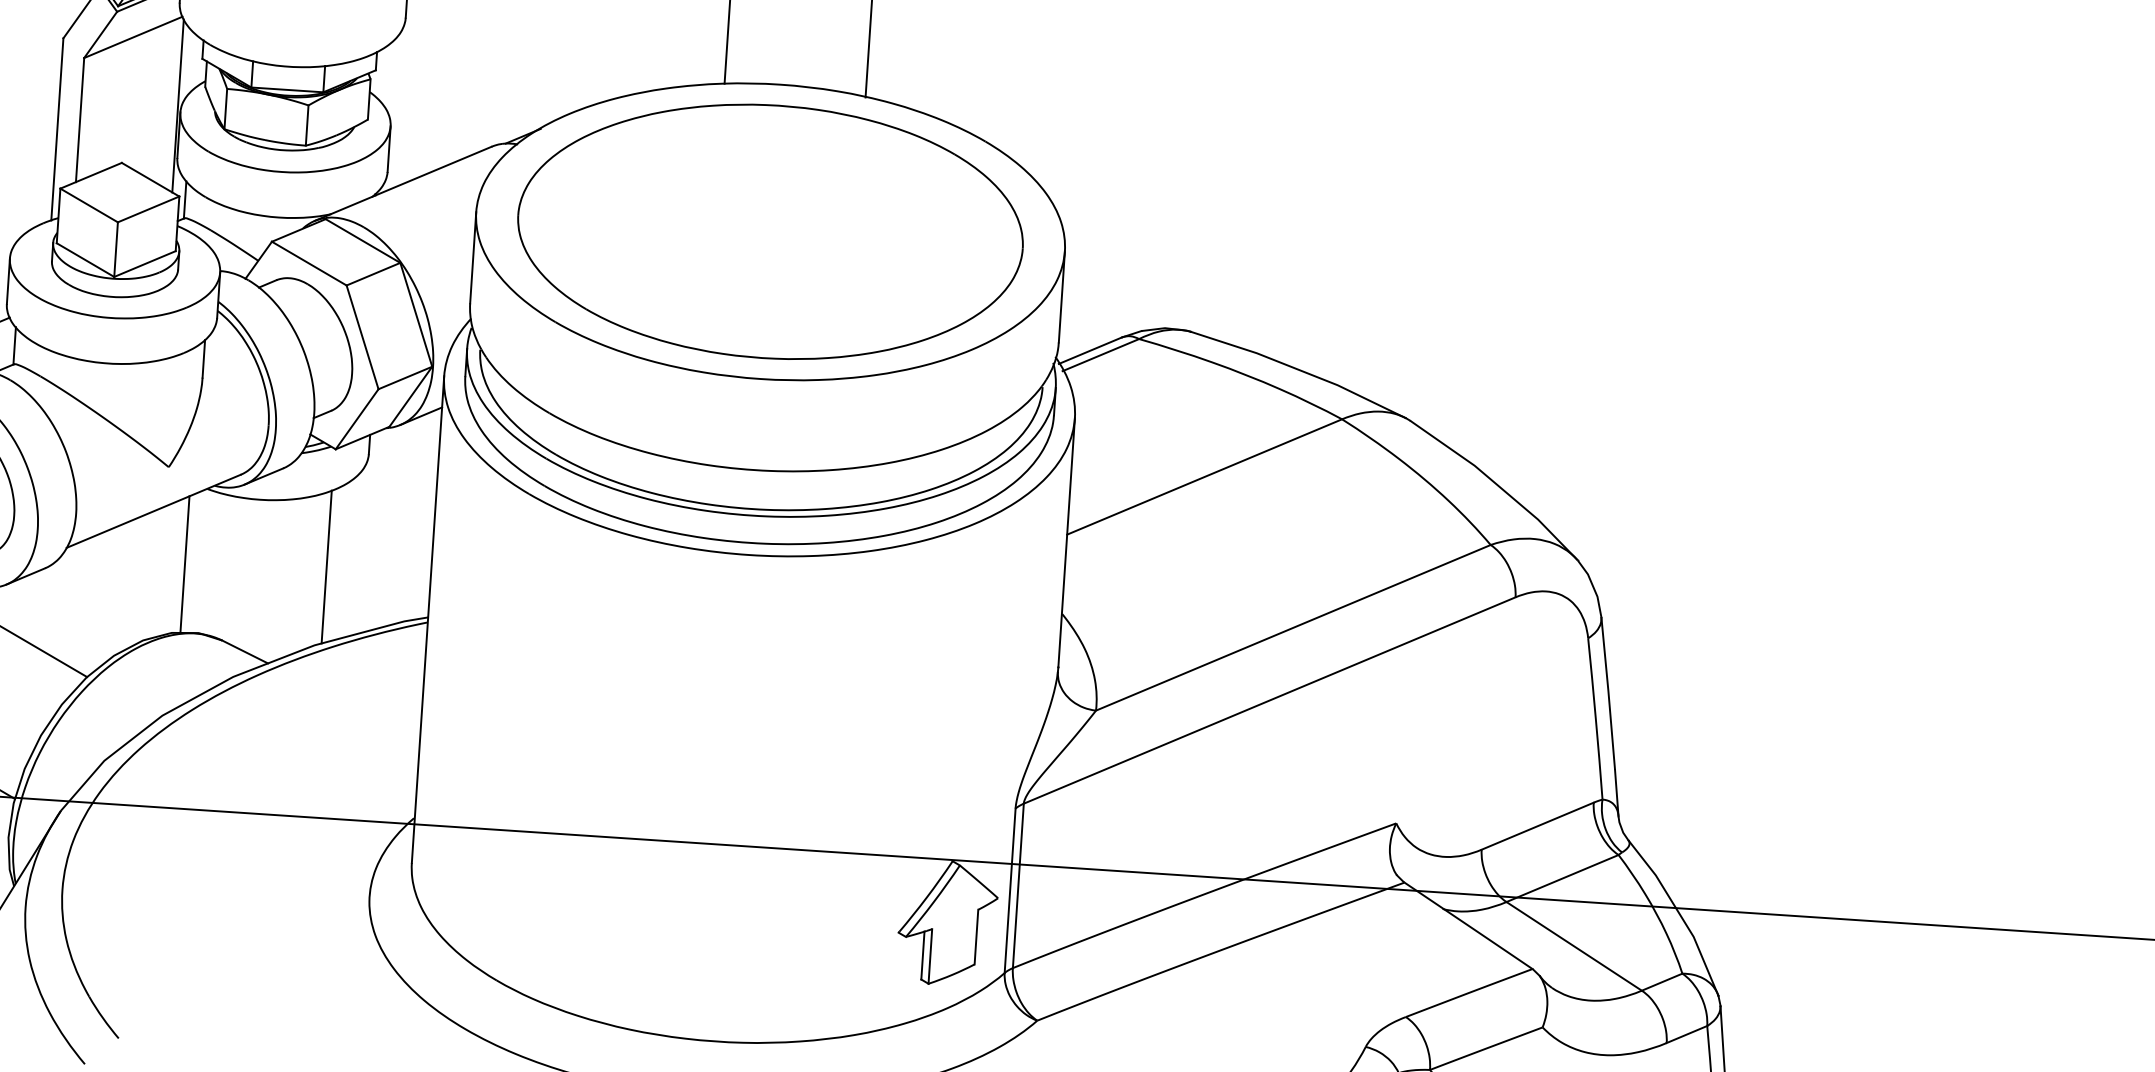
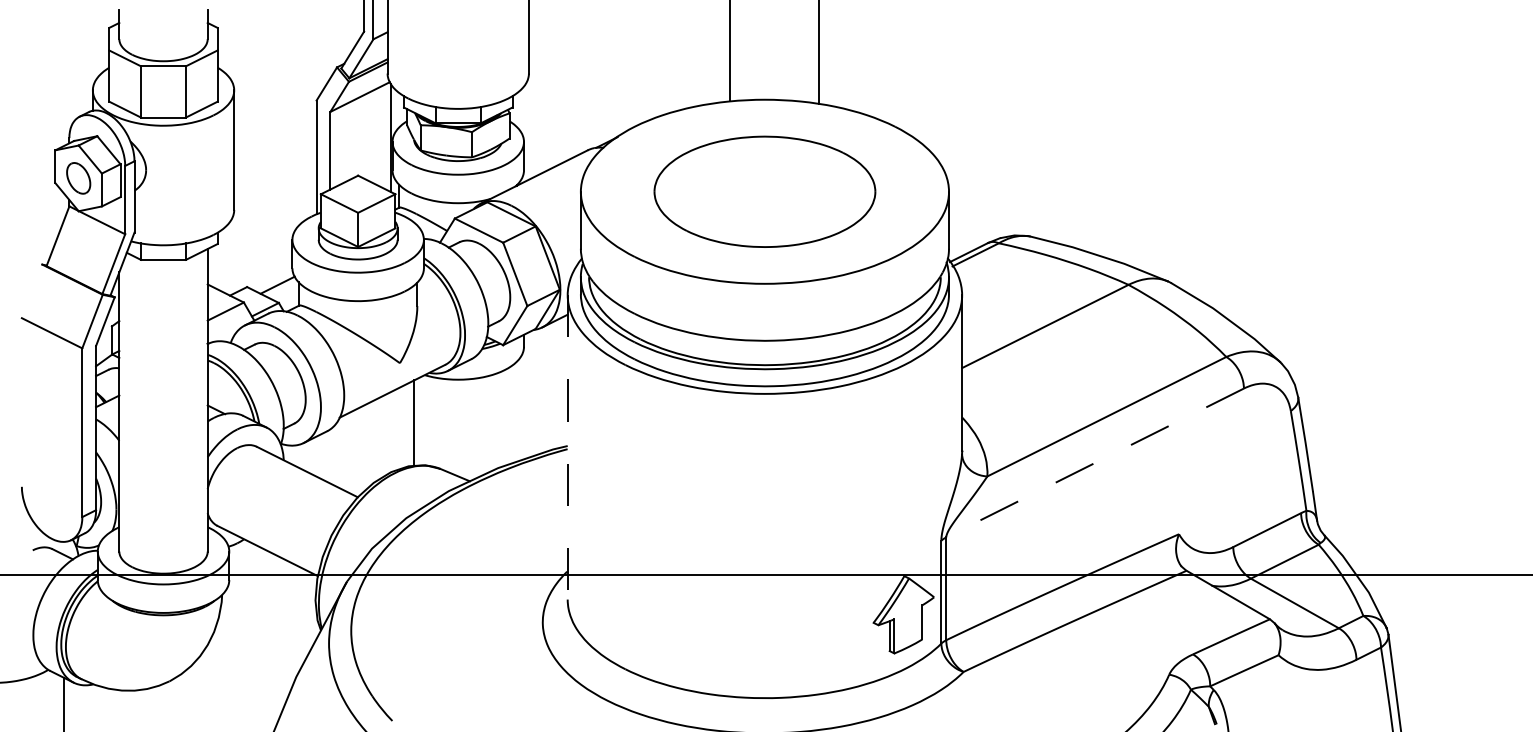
part: (769, 231) -> (764, 191), size x0.7
line: (326, 566) -> (502, 418), removed
line: (427, 619) -> (567, 447), solid -> dashed
line: (1268, 701) -> (1094, 463), solid -> dashed

